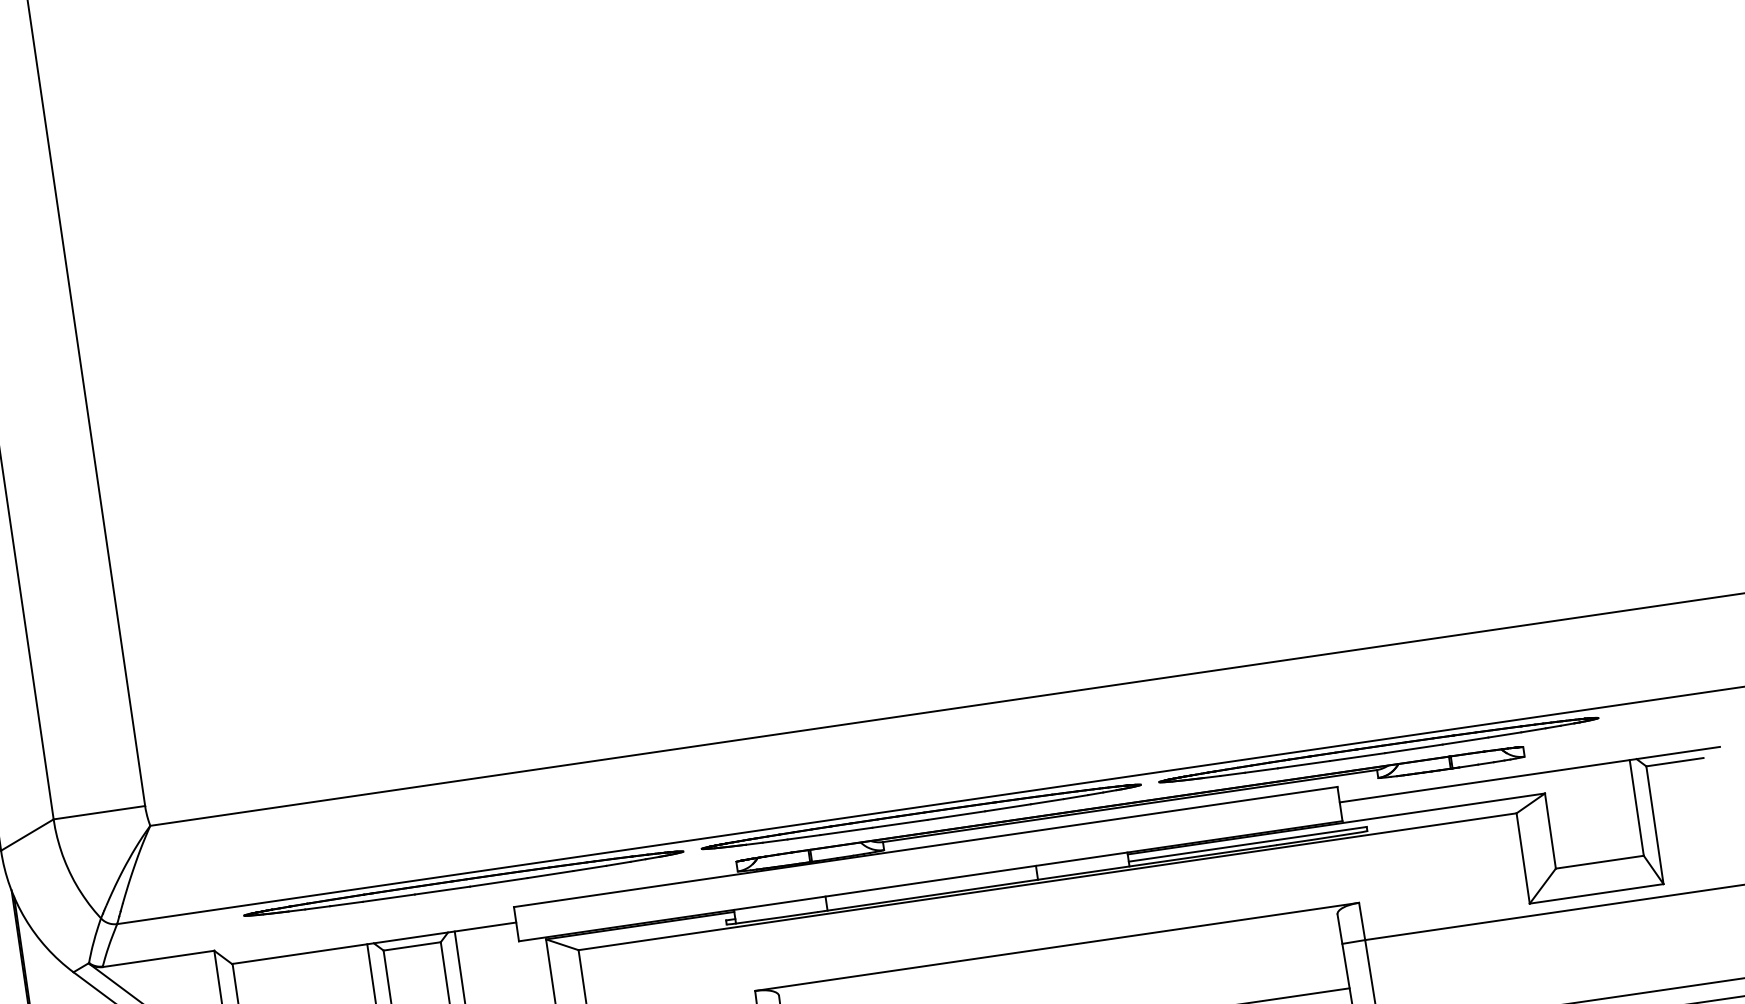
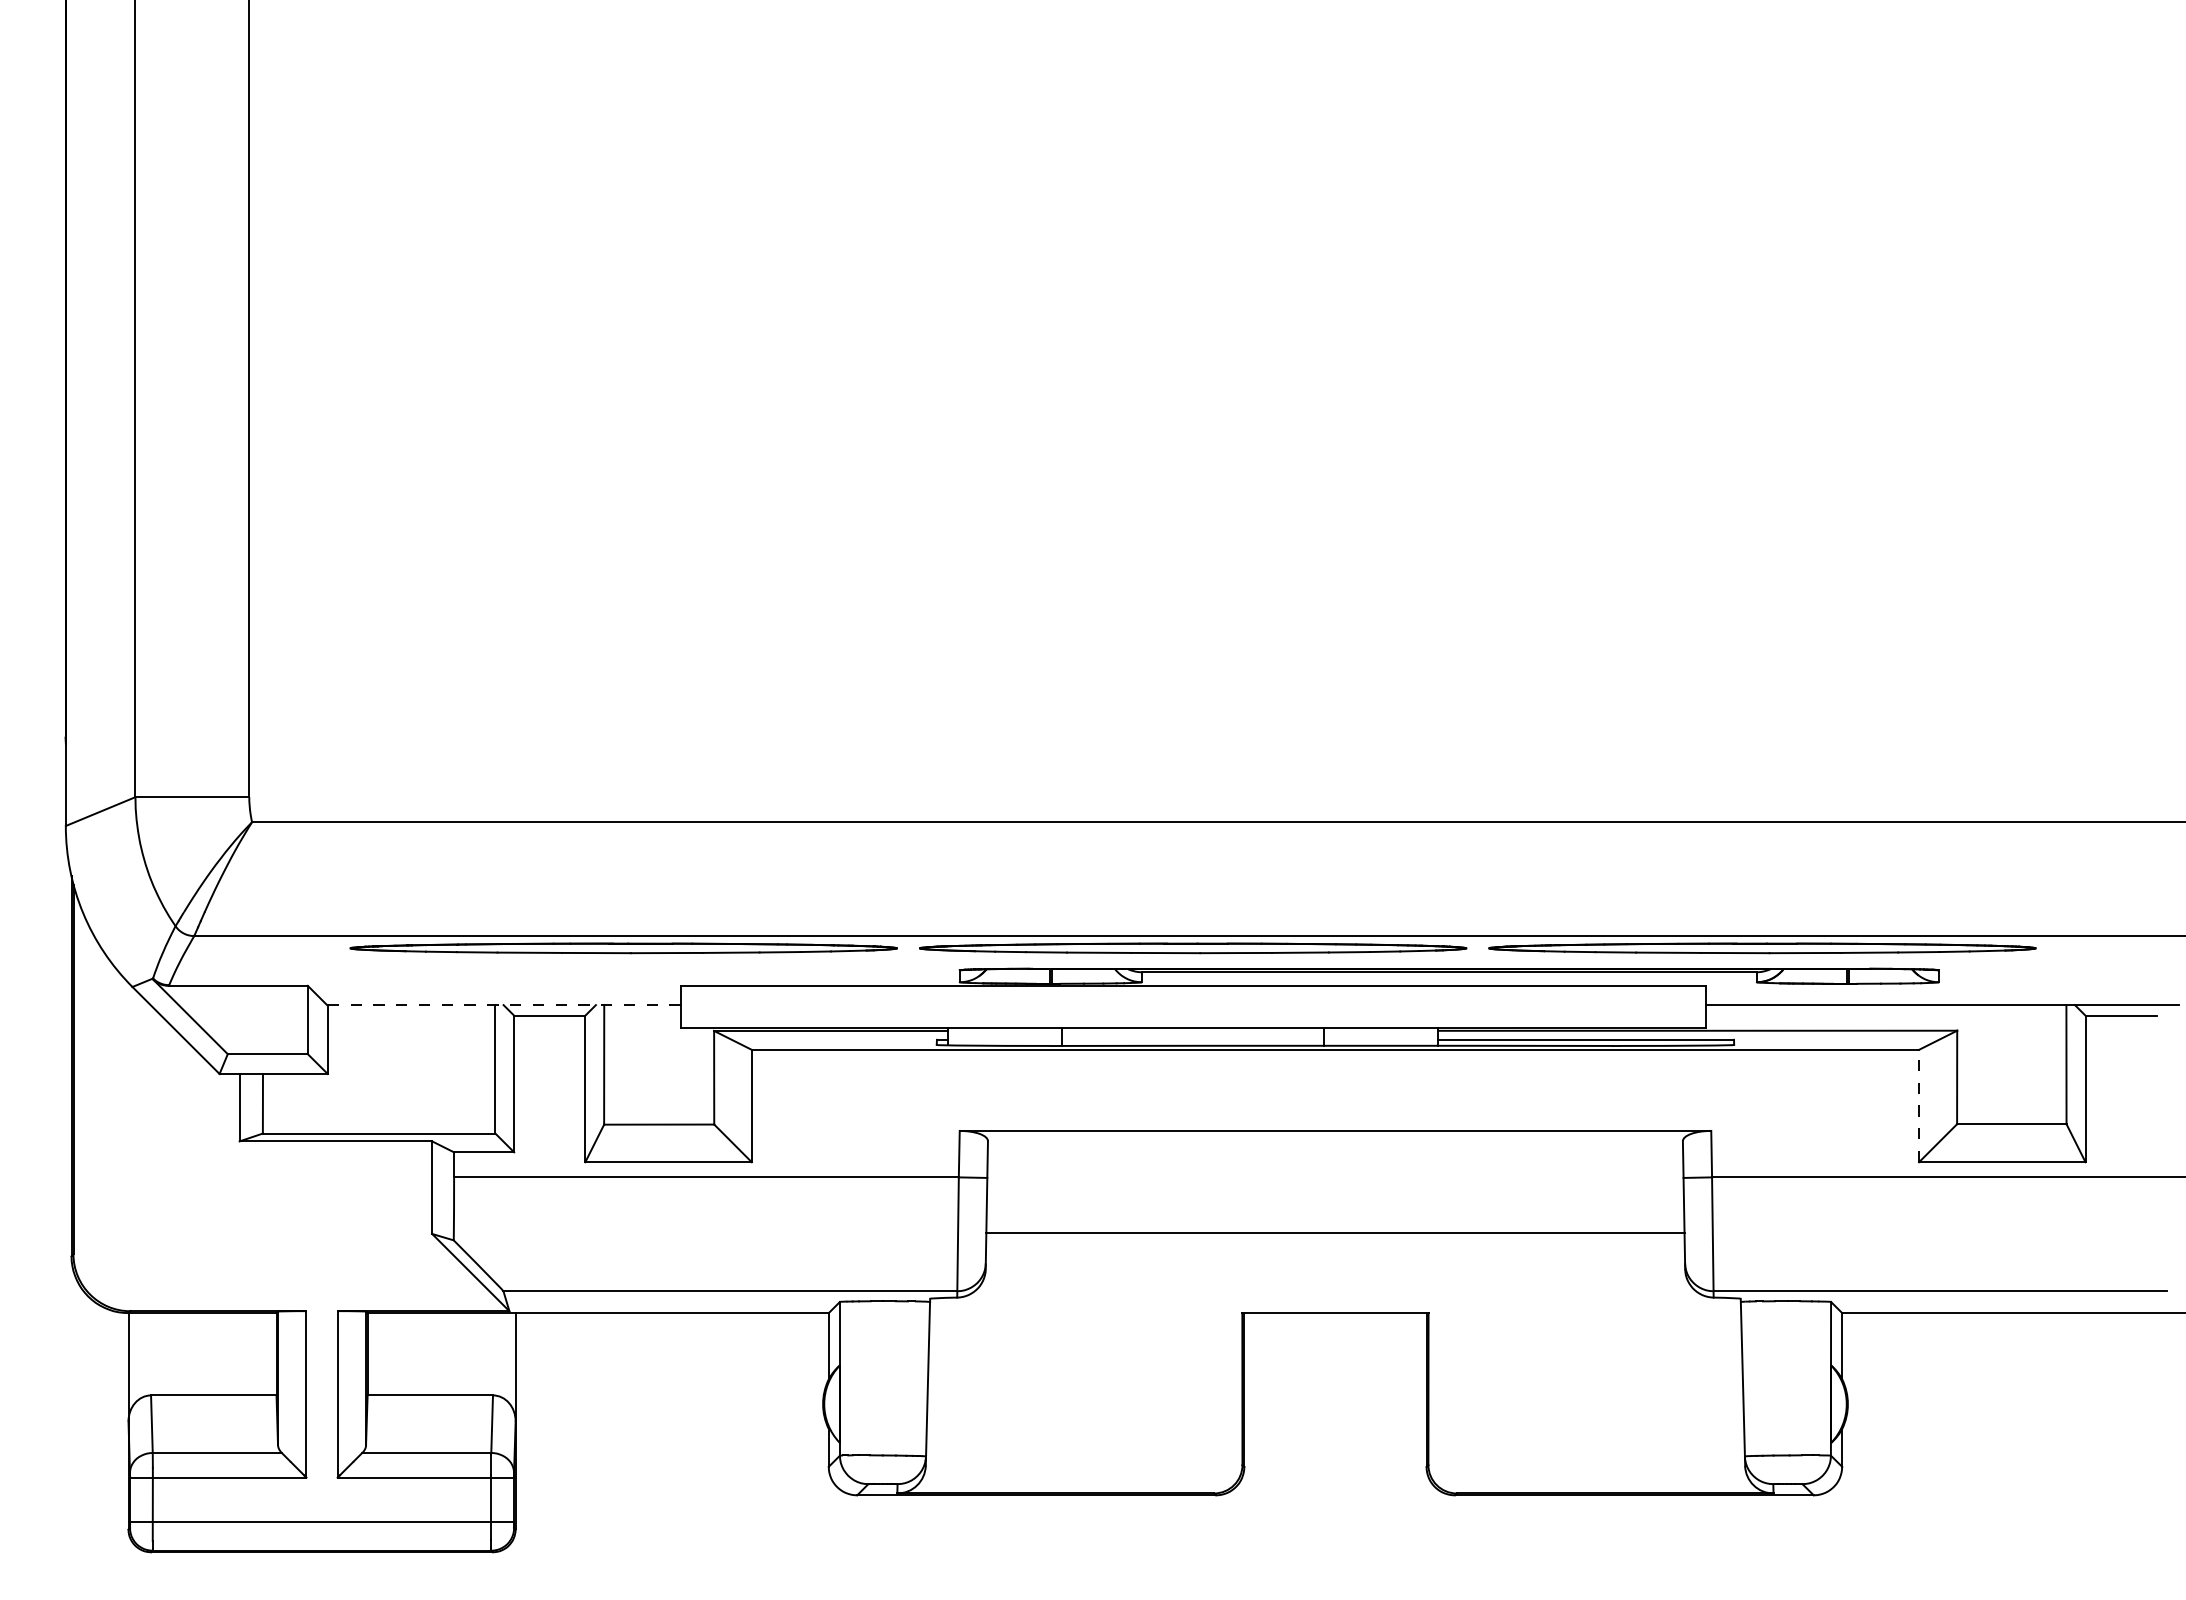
line: (1523, 857) -> (1919, 1105), solid -> dashed
line: (373, 943) -> (503, 1005), solid -> dashed

